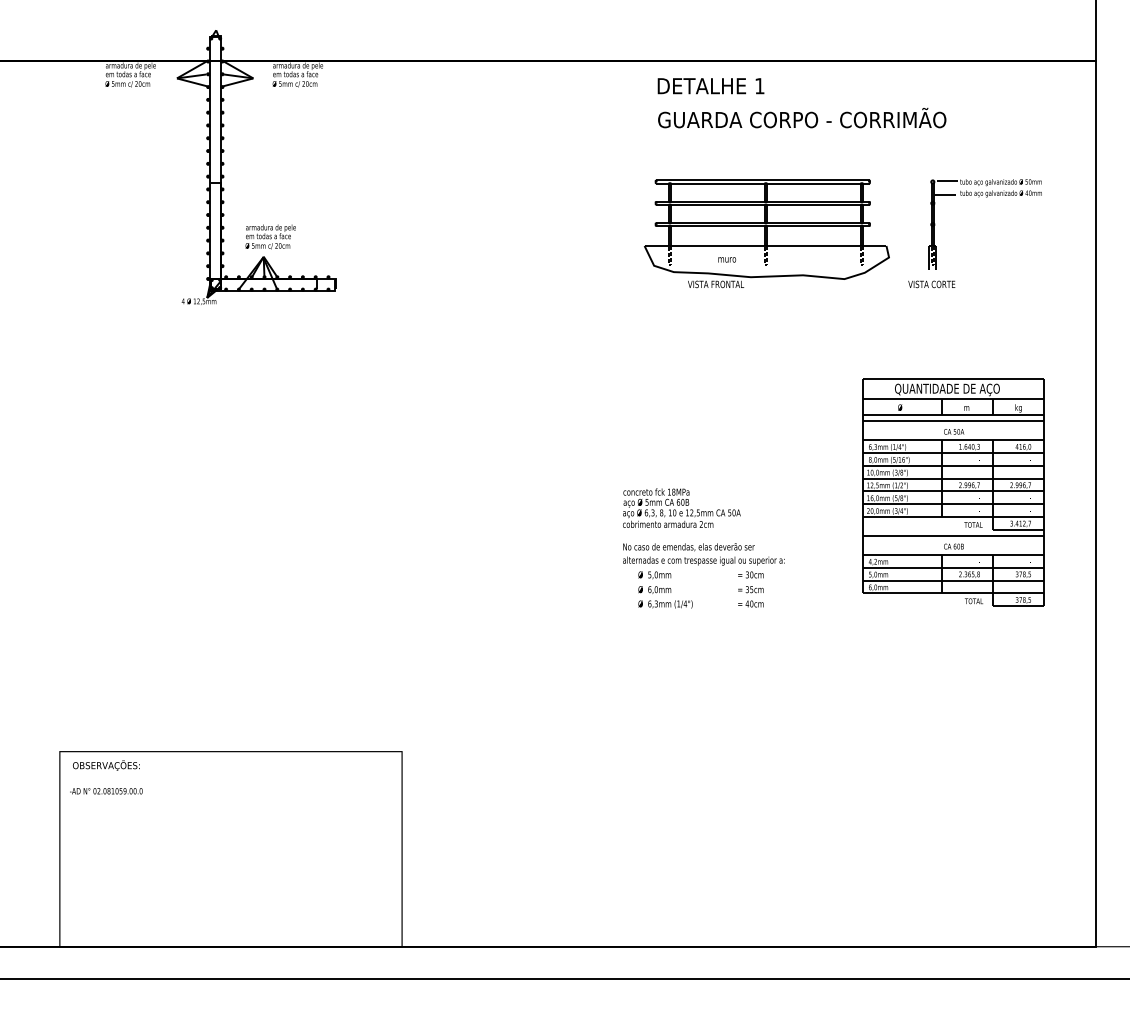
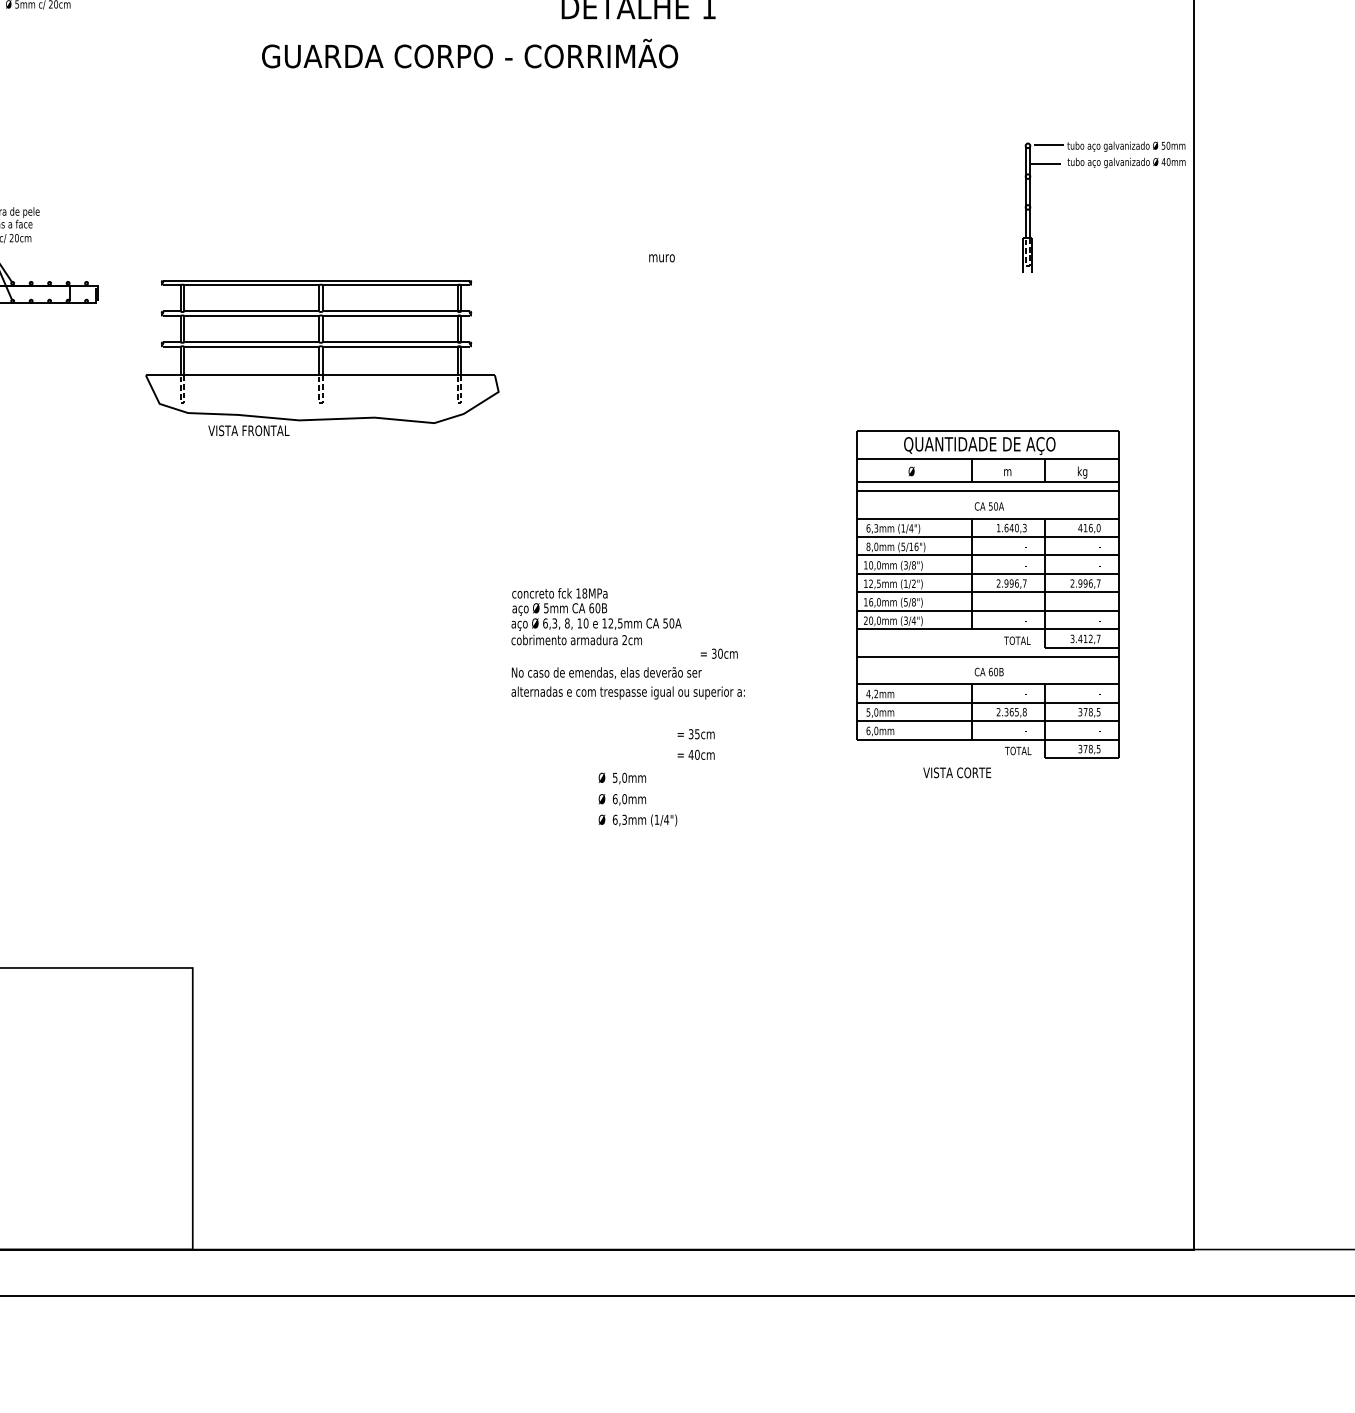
text: (802, 117) -> (470, 52), moved
part: (986, 197) -> (1105, 168), moved
part: (766, 233) -> (321, 357), moved
text: (931, 284) -> (956, 772), moved
text: (750, 574) -> (718, 653), moved
text: (665, 589) -> (637, 798), moved

